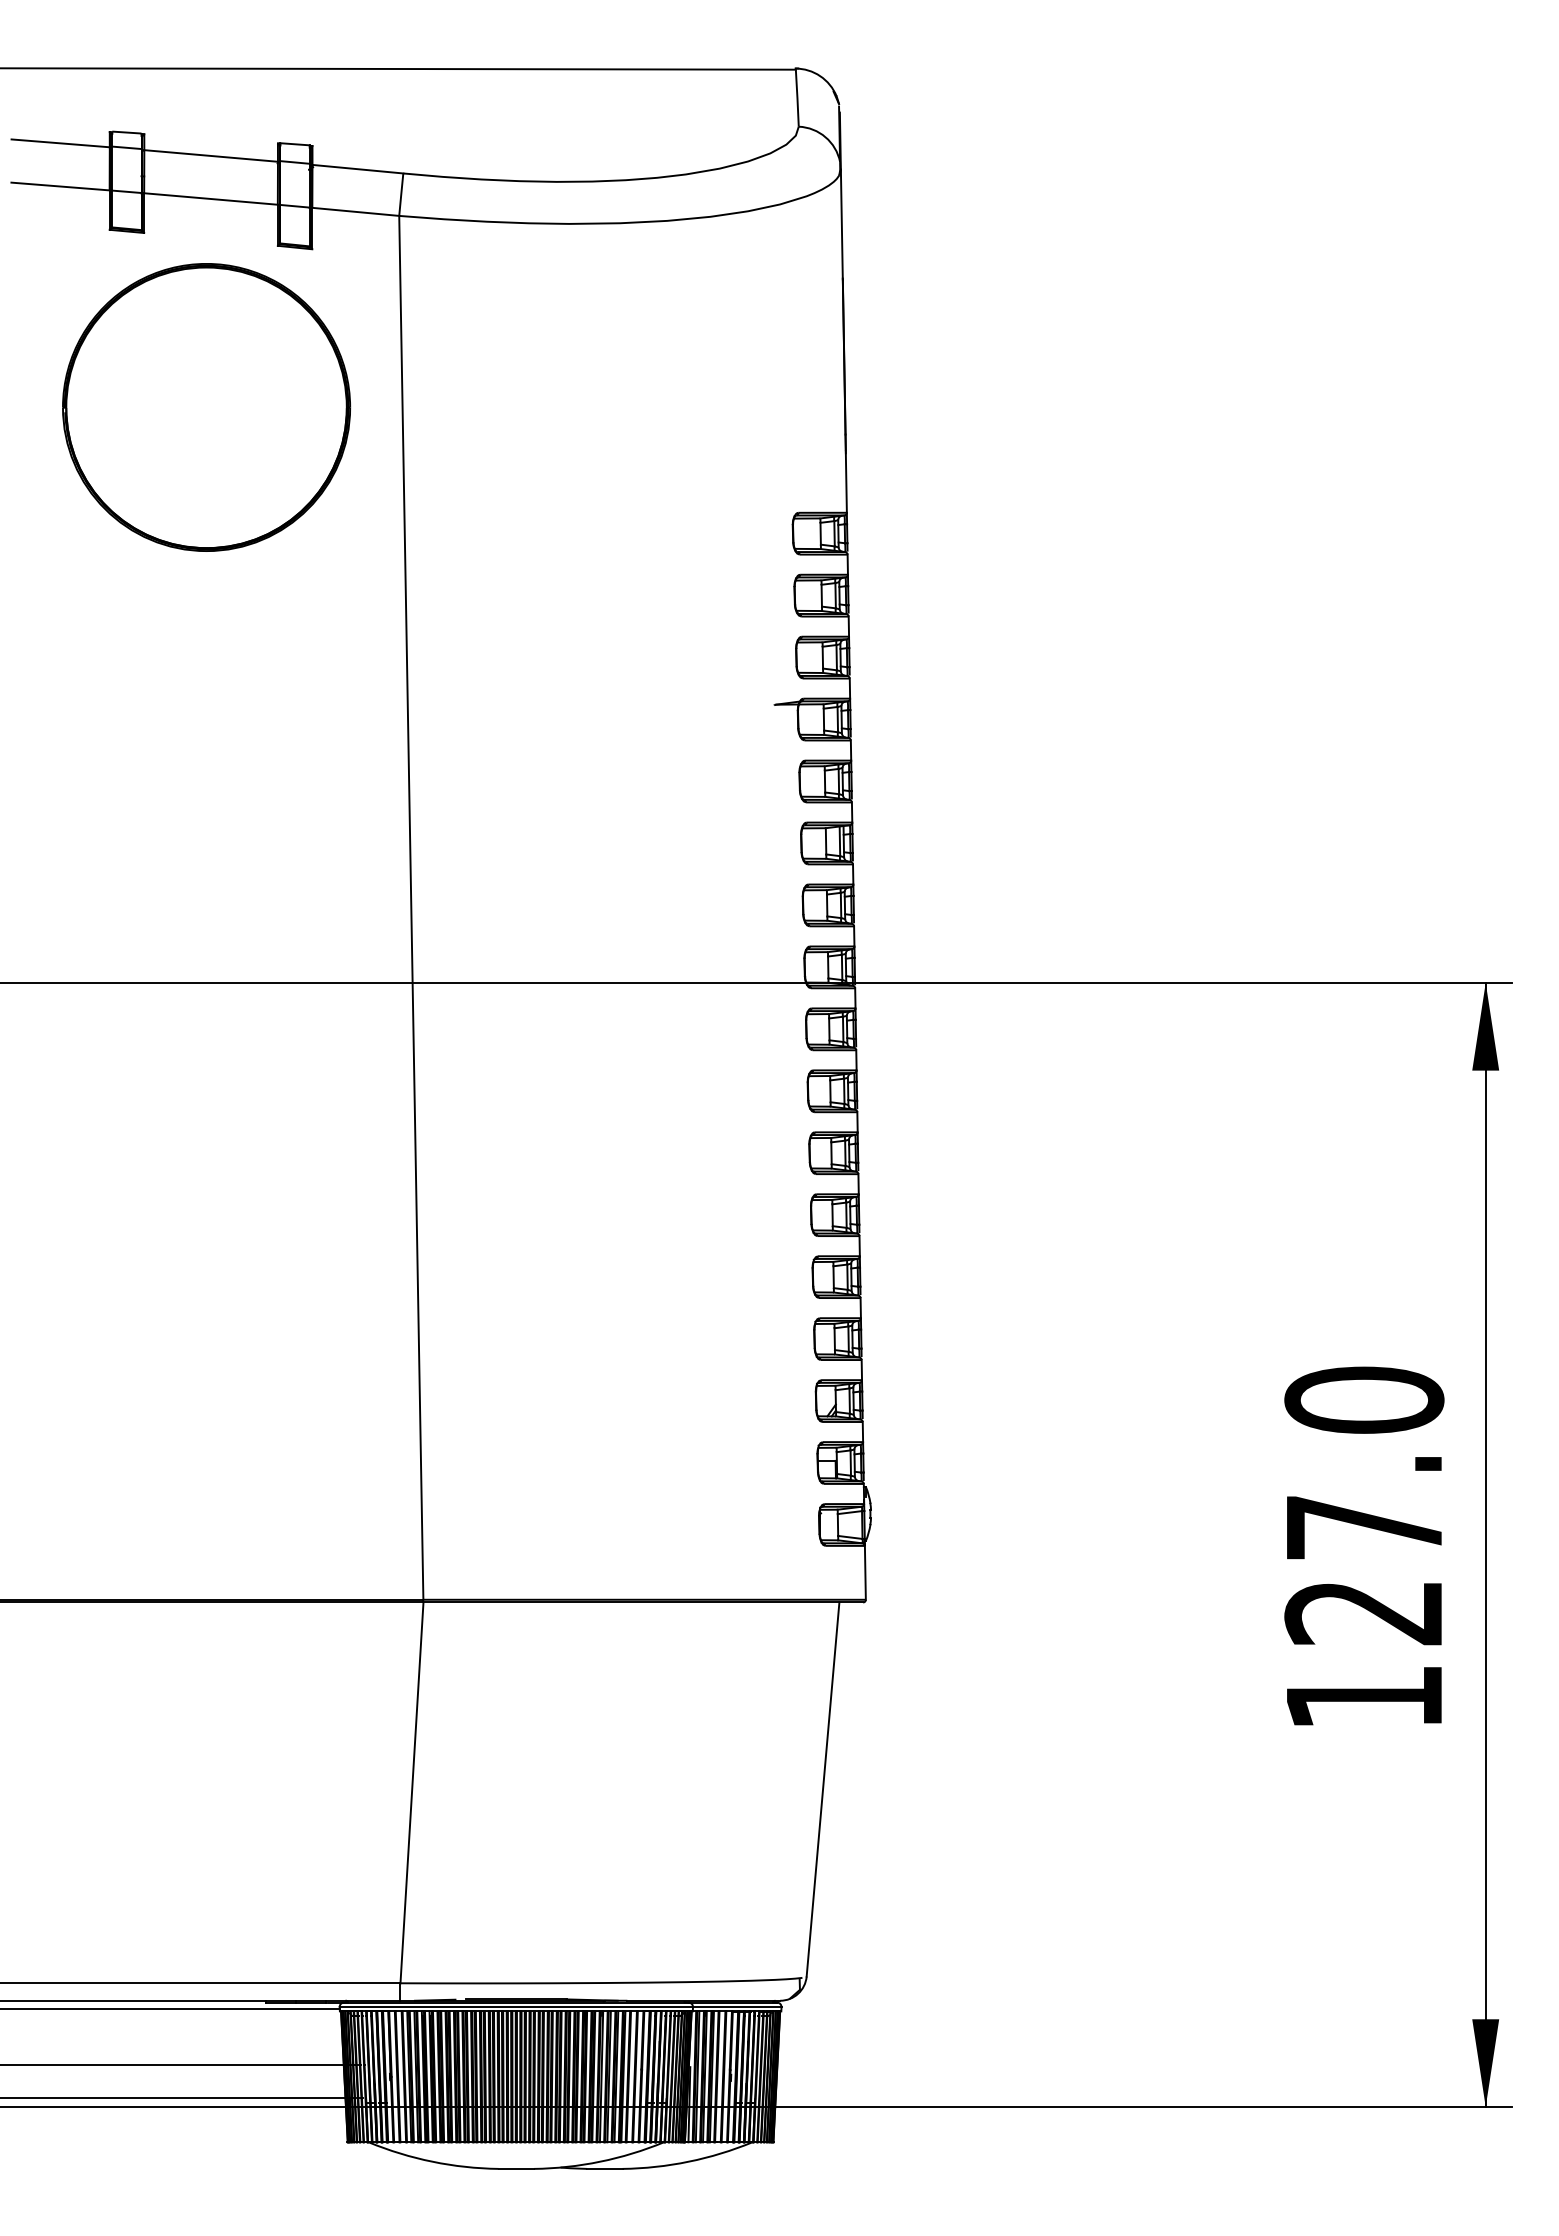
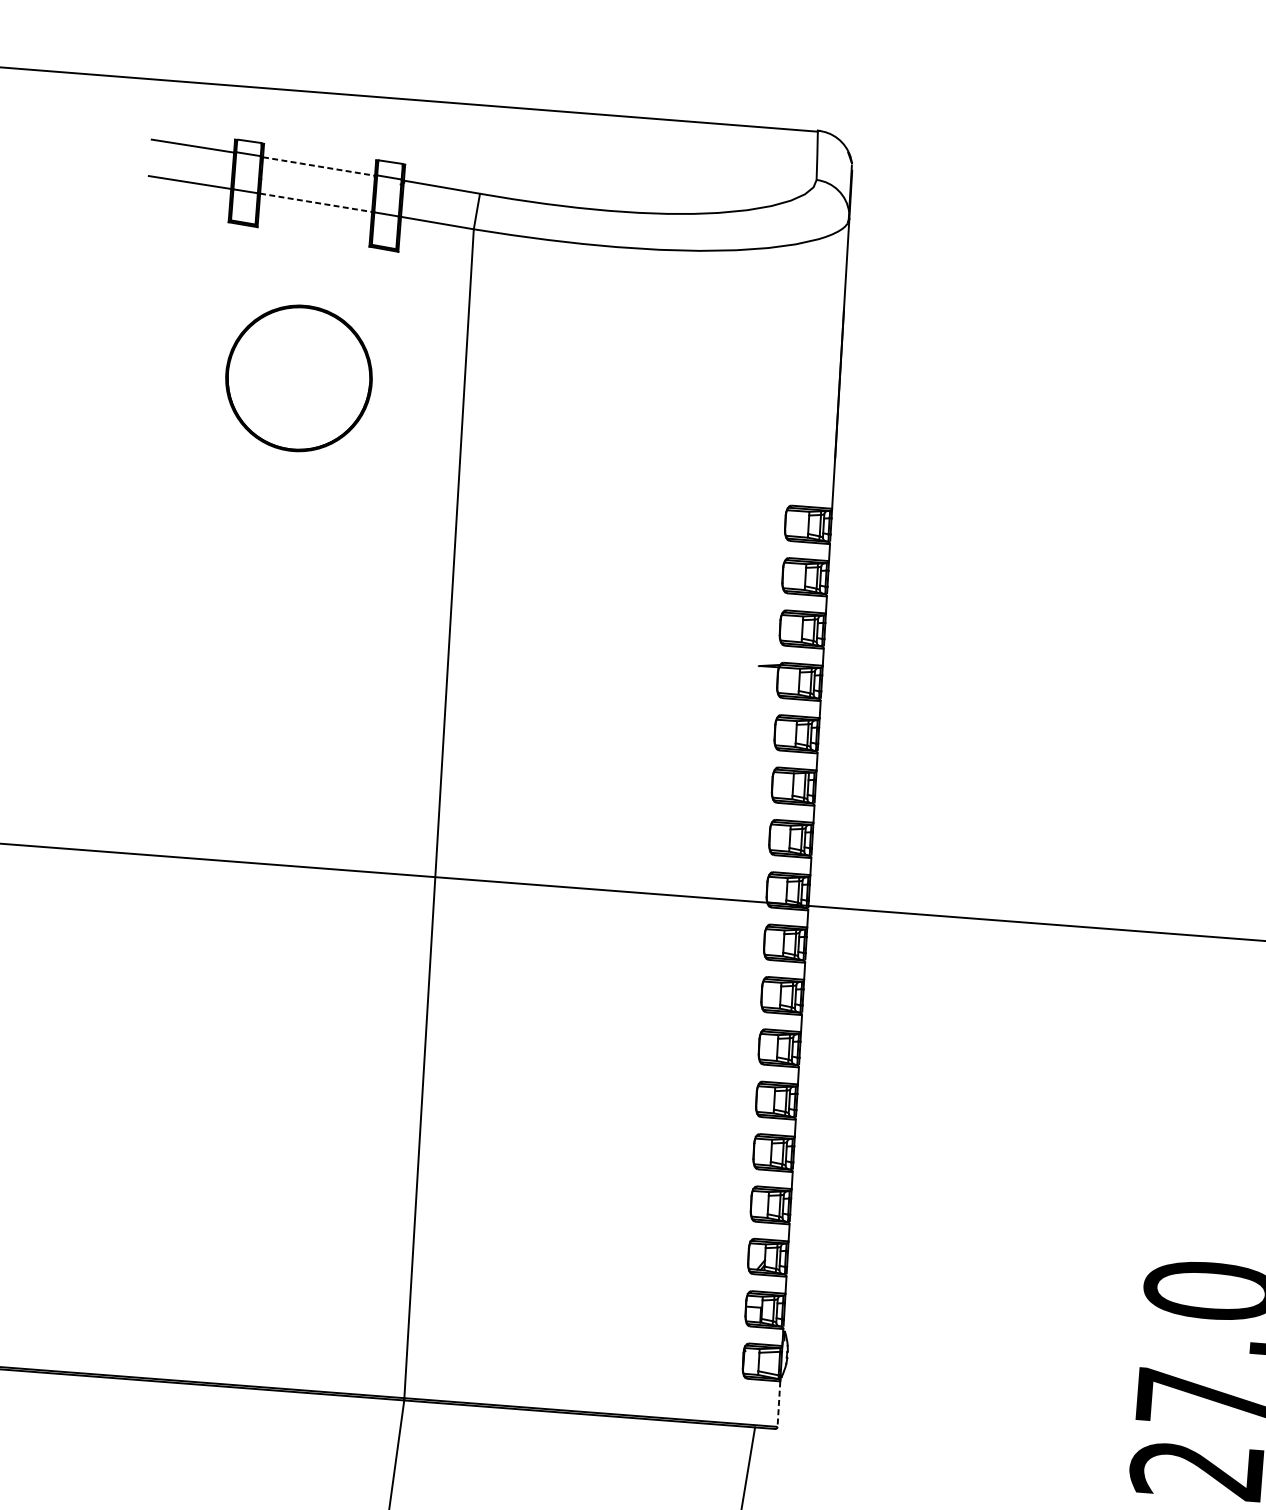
line: (211, 156) -> (319, 167), solid -> dashed
line: (211, 199) -> (316, 203), solid -> dashed
part: (206, 407) -> (298, 378), size x0.6
line: (865, 1572) -> (779, 1403), solid -> dashed

